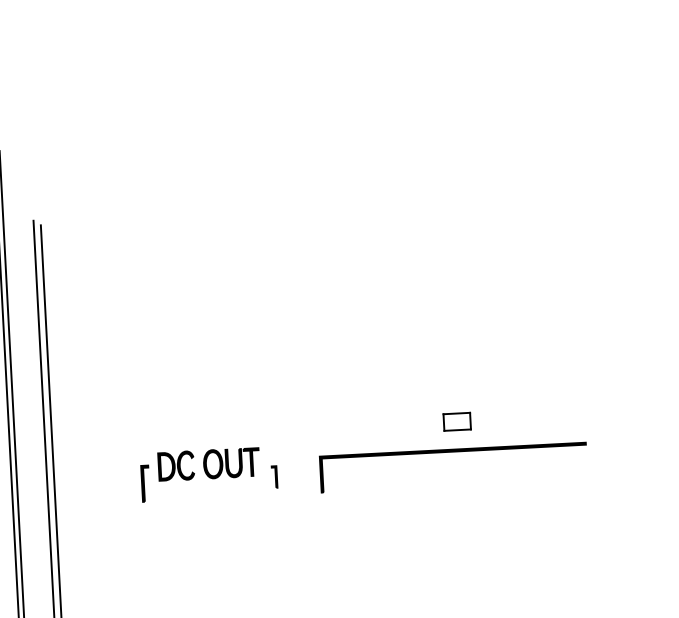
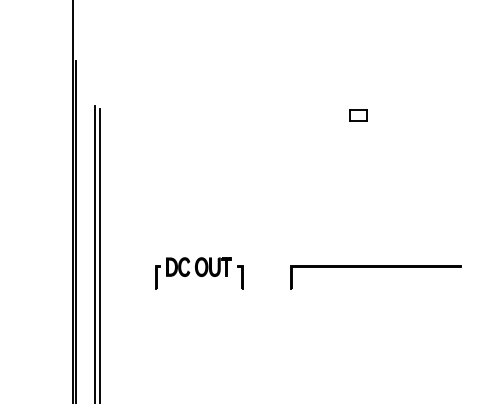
part: (457, 422) -> (358, 115), moved
part: (452, 452) -> (375, 267), moved
part: (274, 477) -> (240, 277), size x1.67

